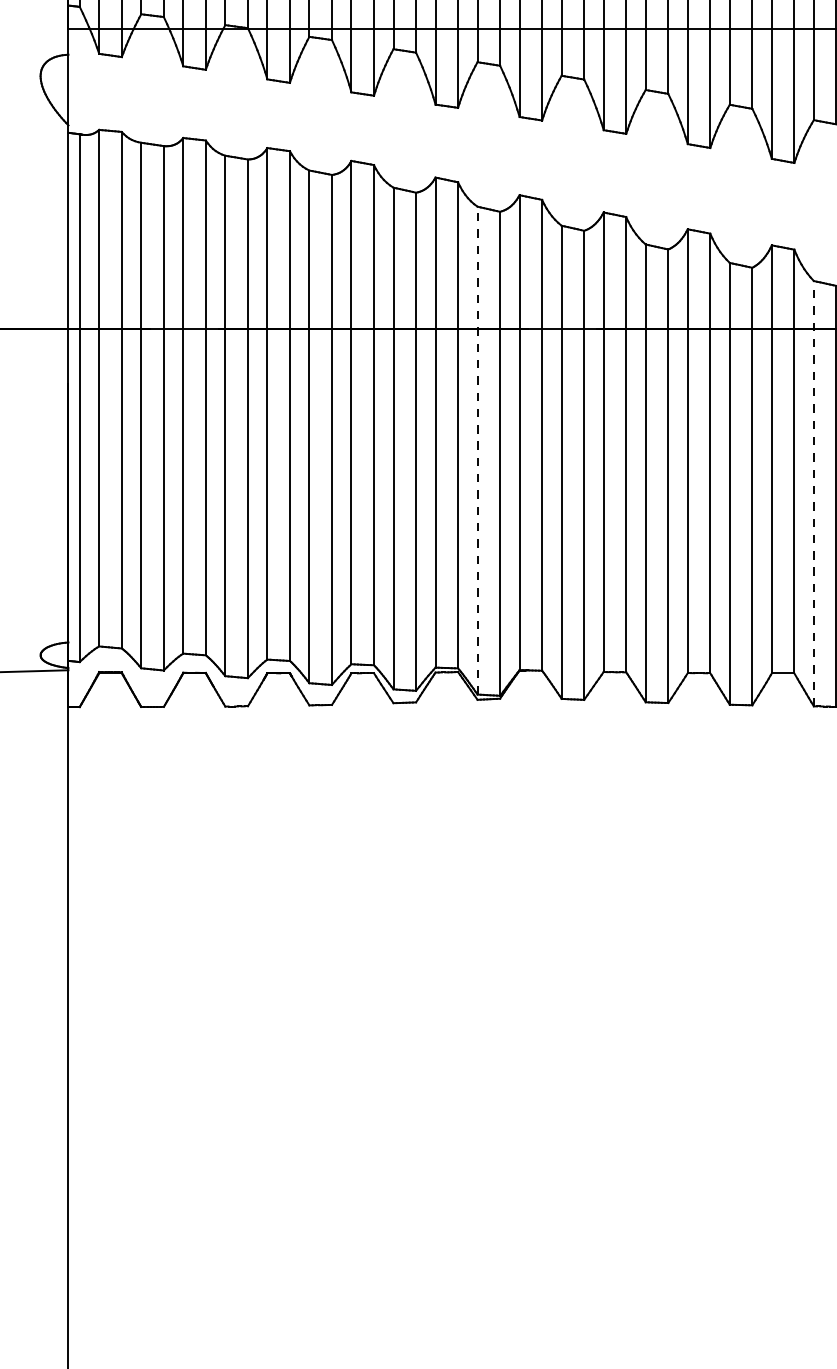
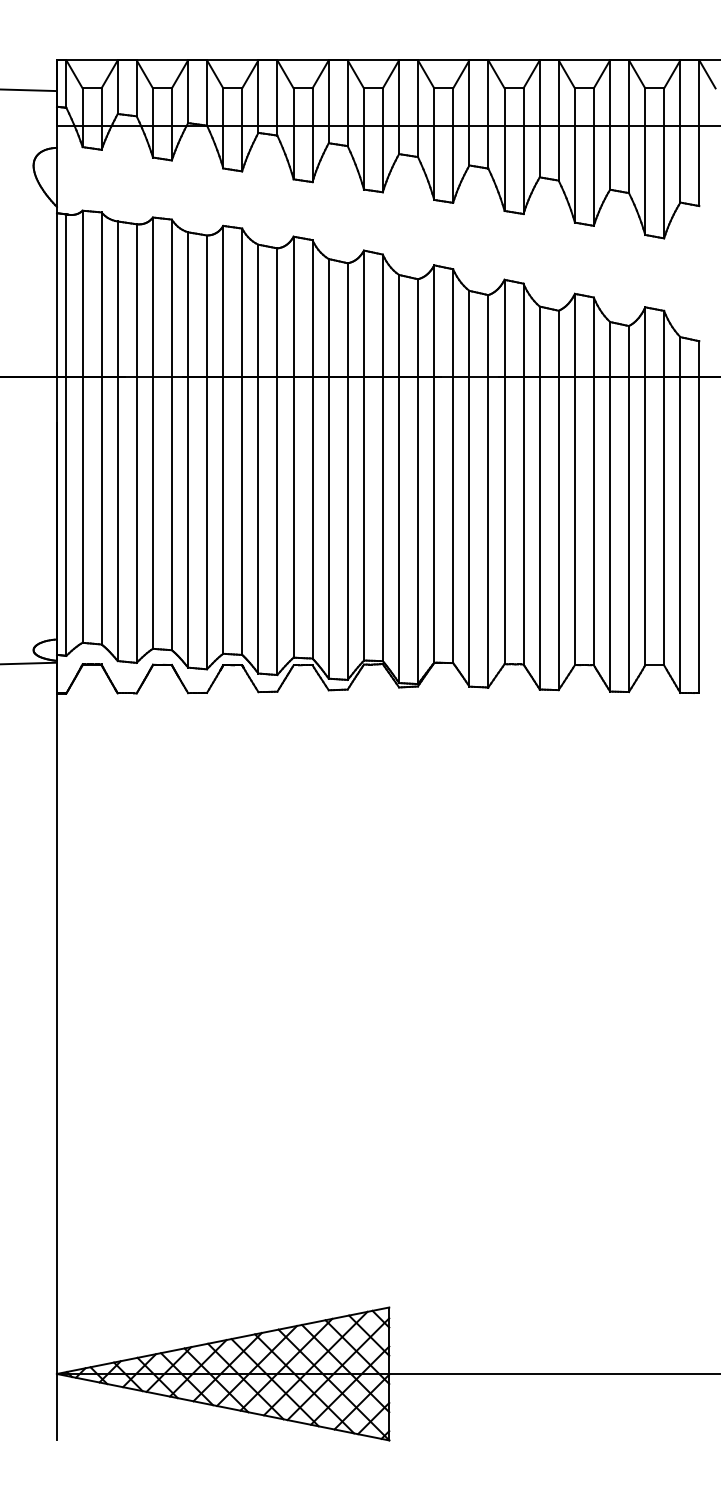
line: (478, 450) -> (399, 478), dashed -> solid
line: (813, 494) -> (680, 515), dashed -> solid

